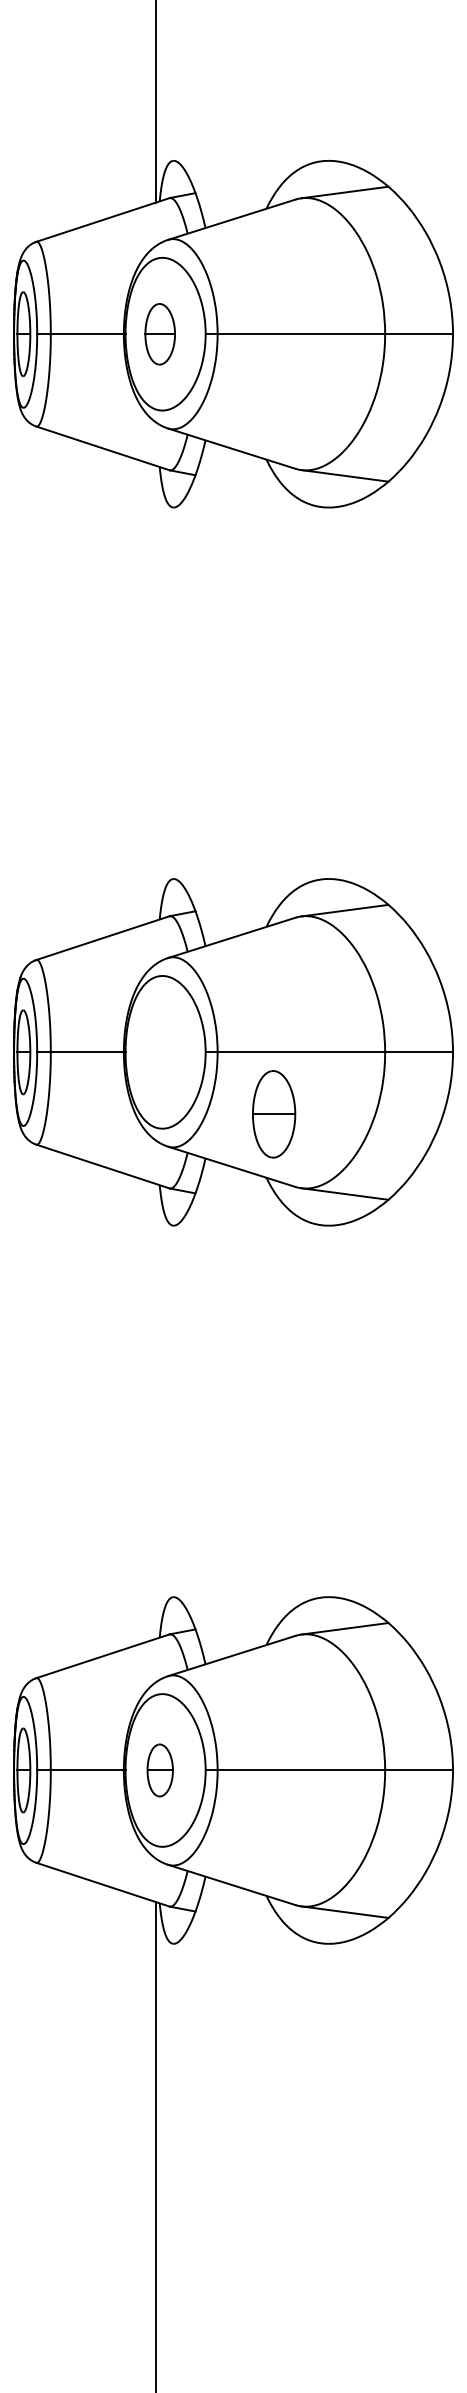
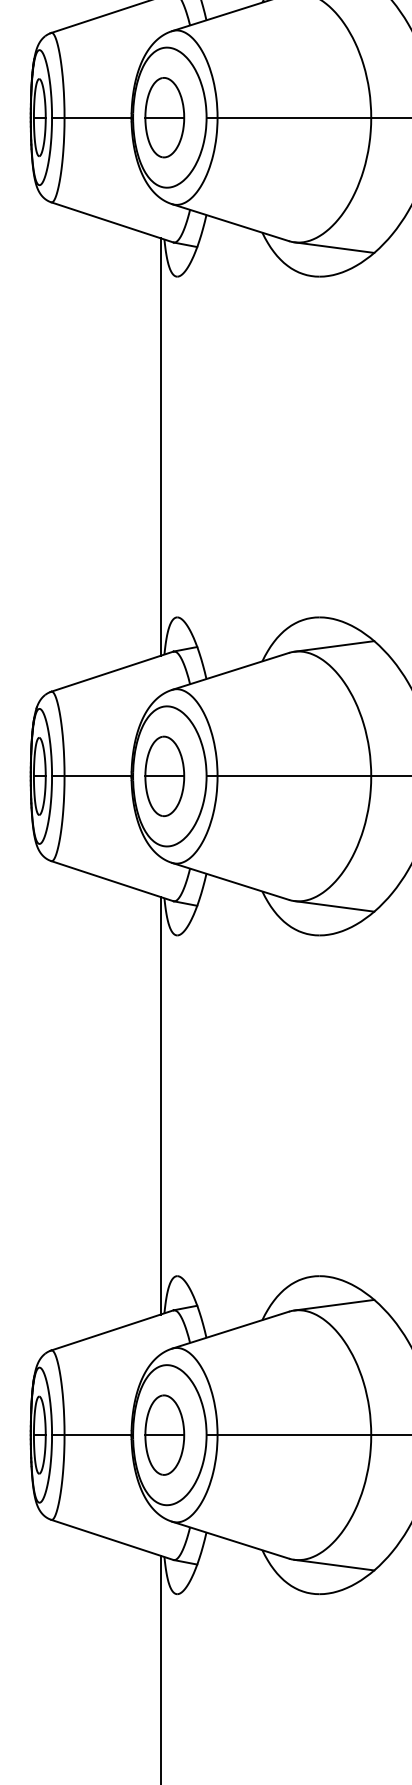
part: (160, 334) -> (165, 117), size x1.43
line: (155, 692) -> (160, 446), added
part: (274, 1114) -> (165, 776), moved
line: (155, 1410) -> (160, 1104), added
part: (160, 1770) -> (165, 1435), size x1.67

